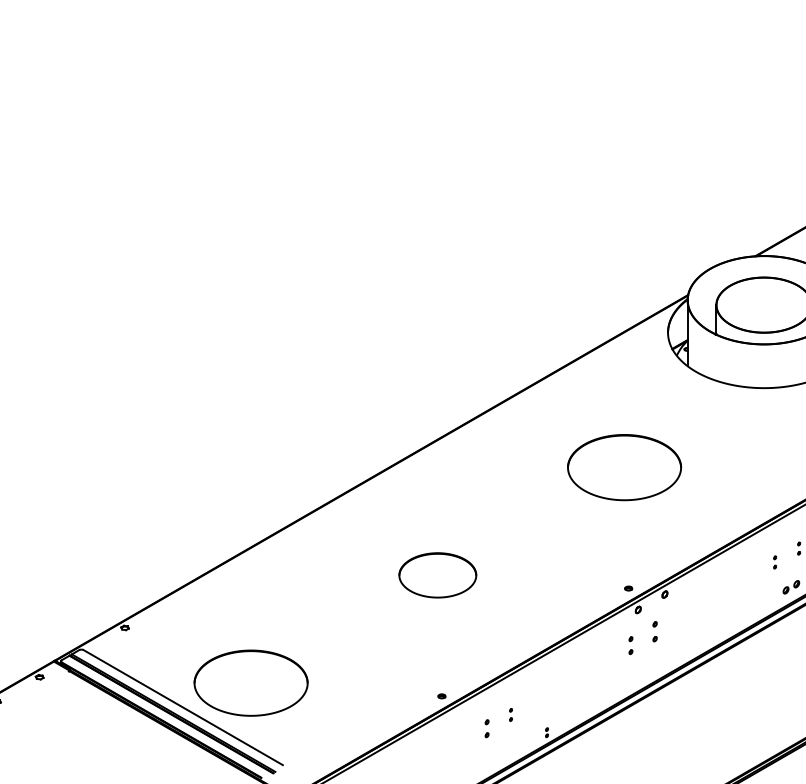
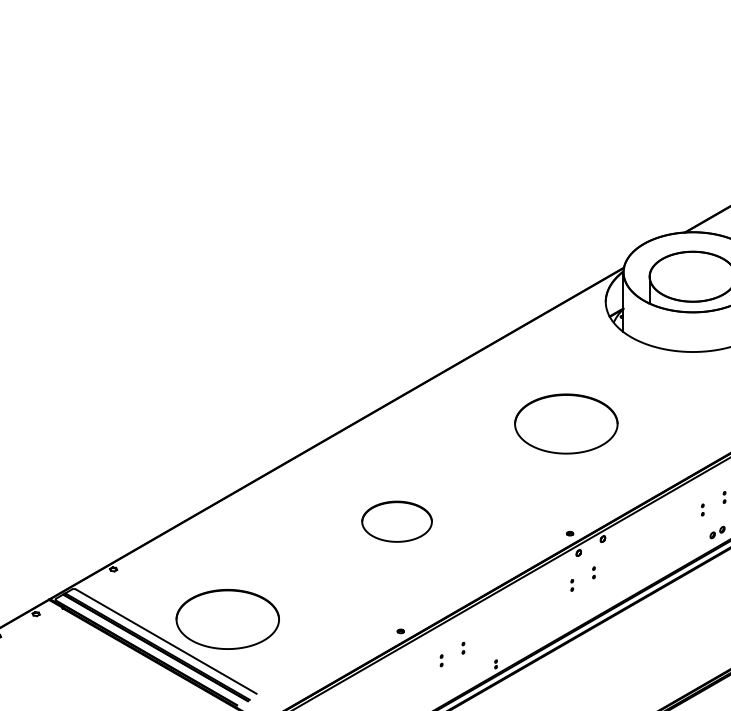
part: (654, 631) -> (593, 572), size x0.62
part: (631, 645) -> (572, 585), size x0.71
part: (486, 728) -> (441, 660), size x0.71

